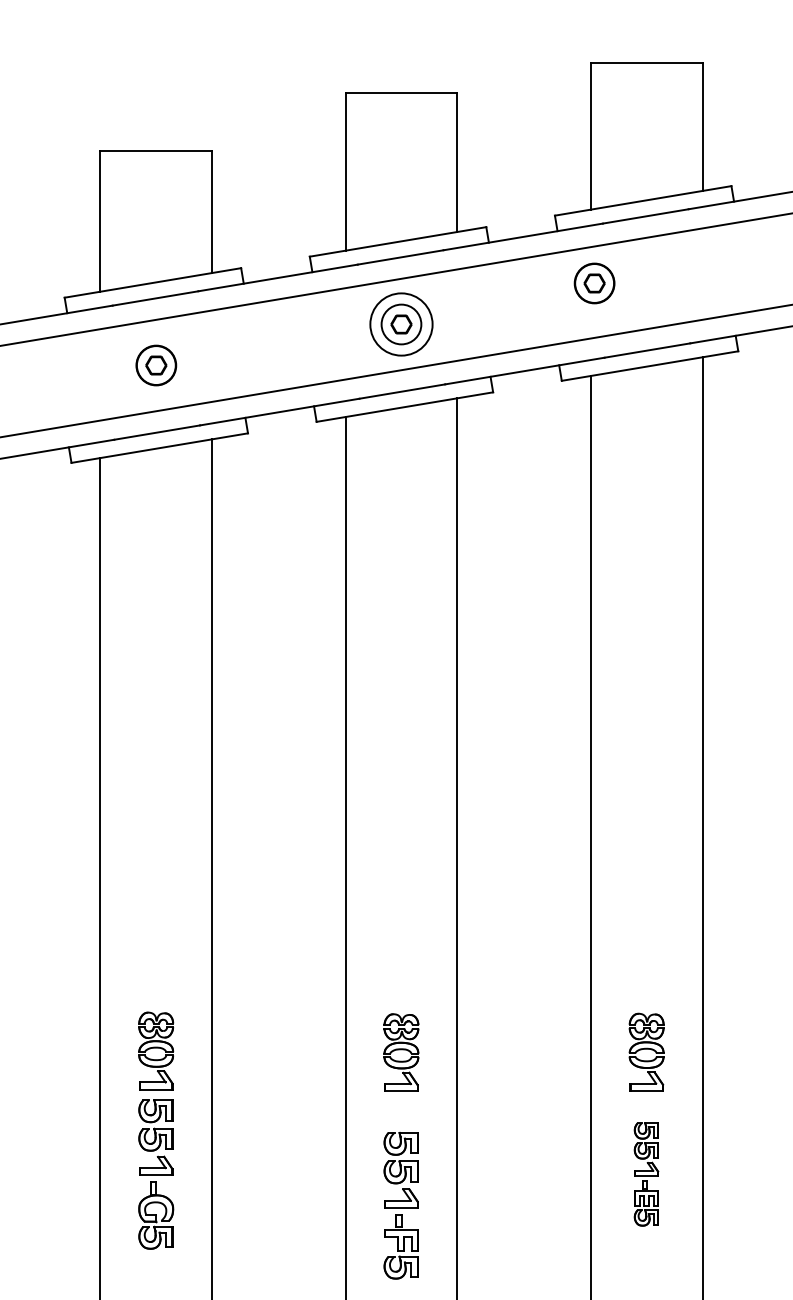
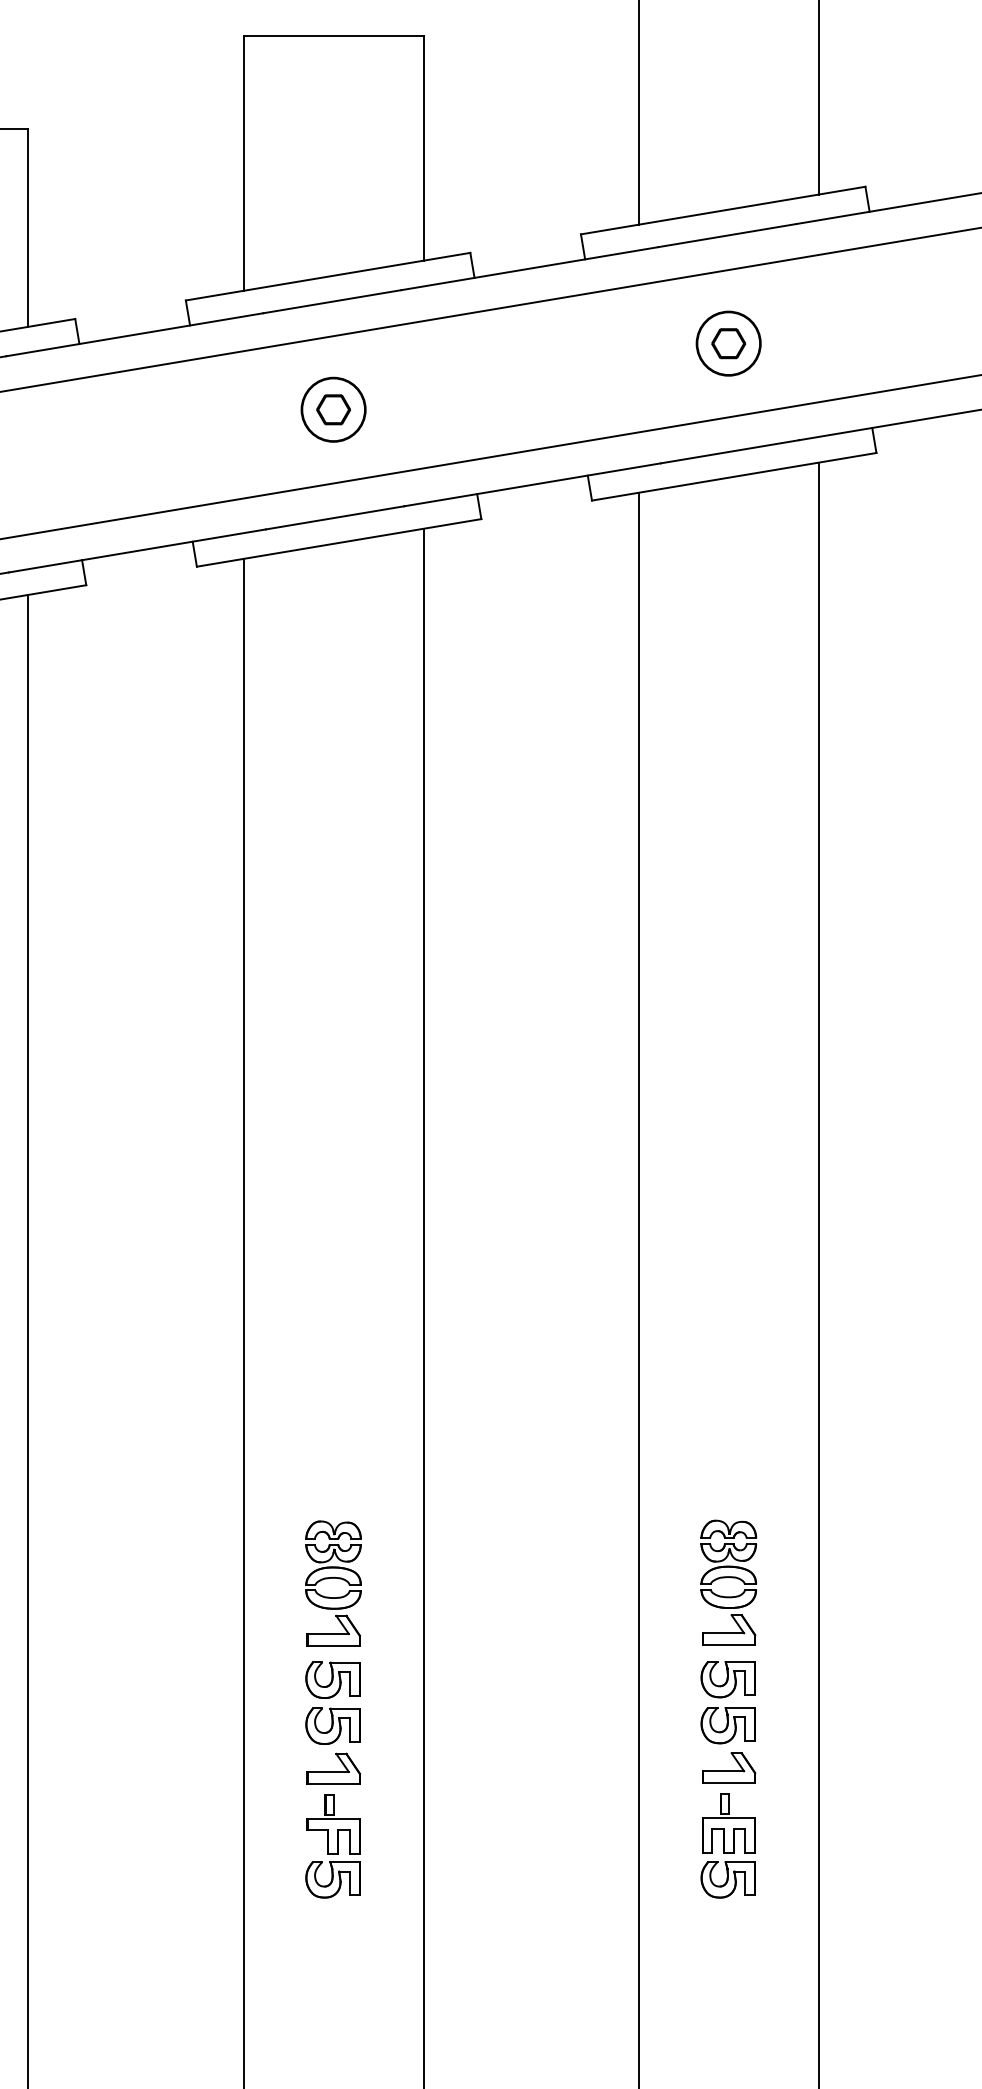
part: (594, 283) -> (728, 343), moved
circle: (401, 324) -> (333, 409), size x0.62
part: (646, 1174) -> (728, 1779), size x1.43
part: (400, 1205) -> (332, 1779), moved

